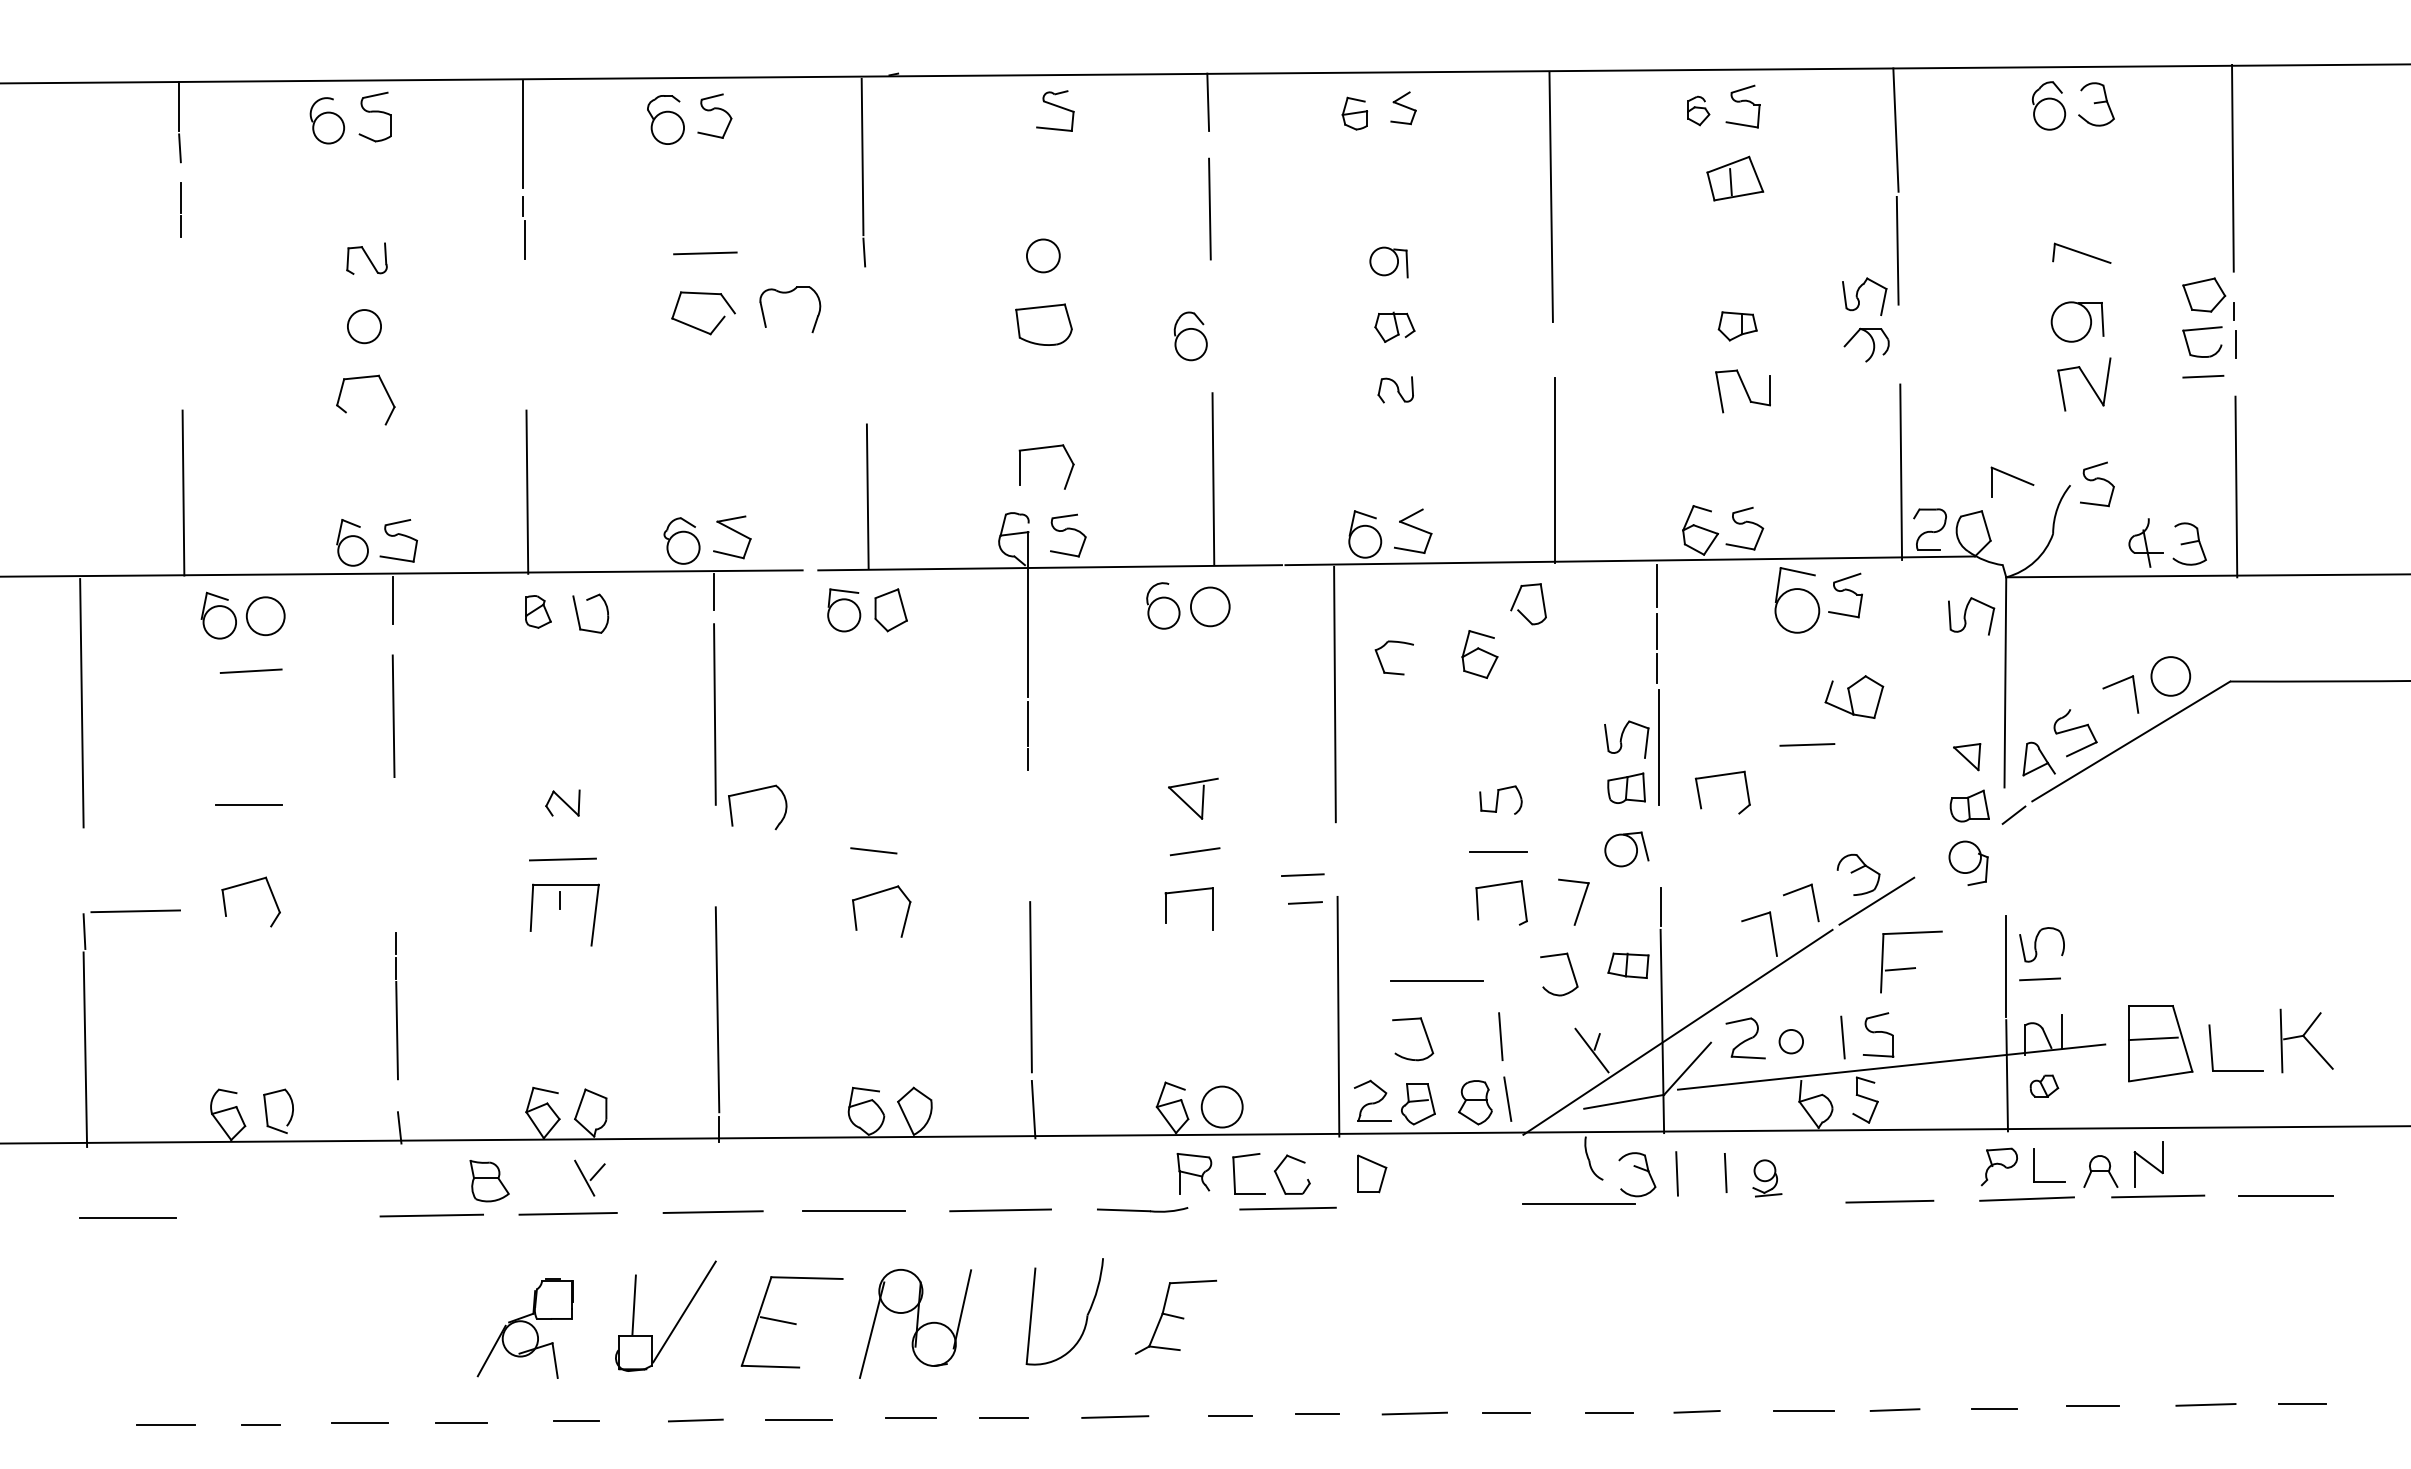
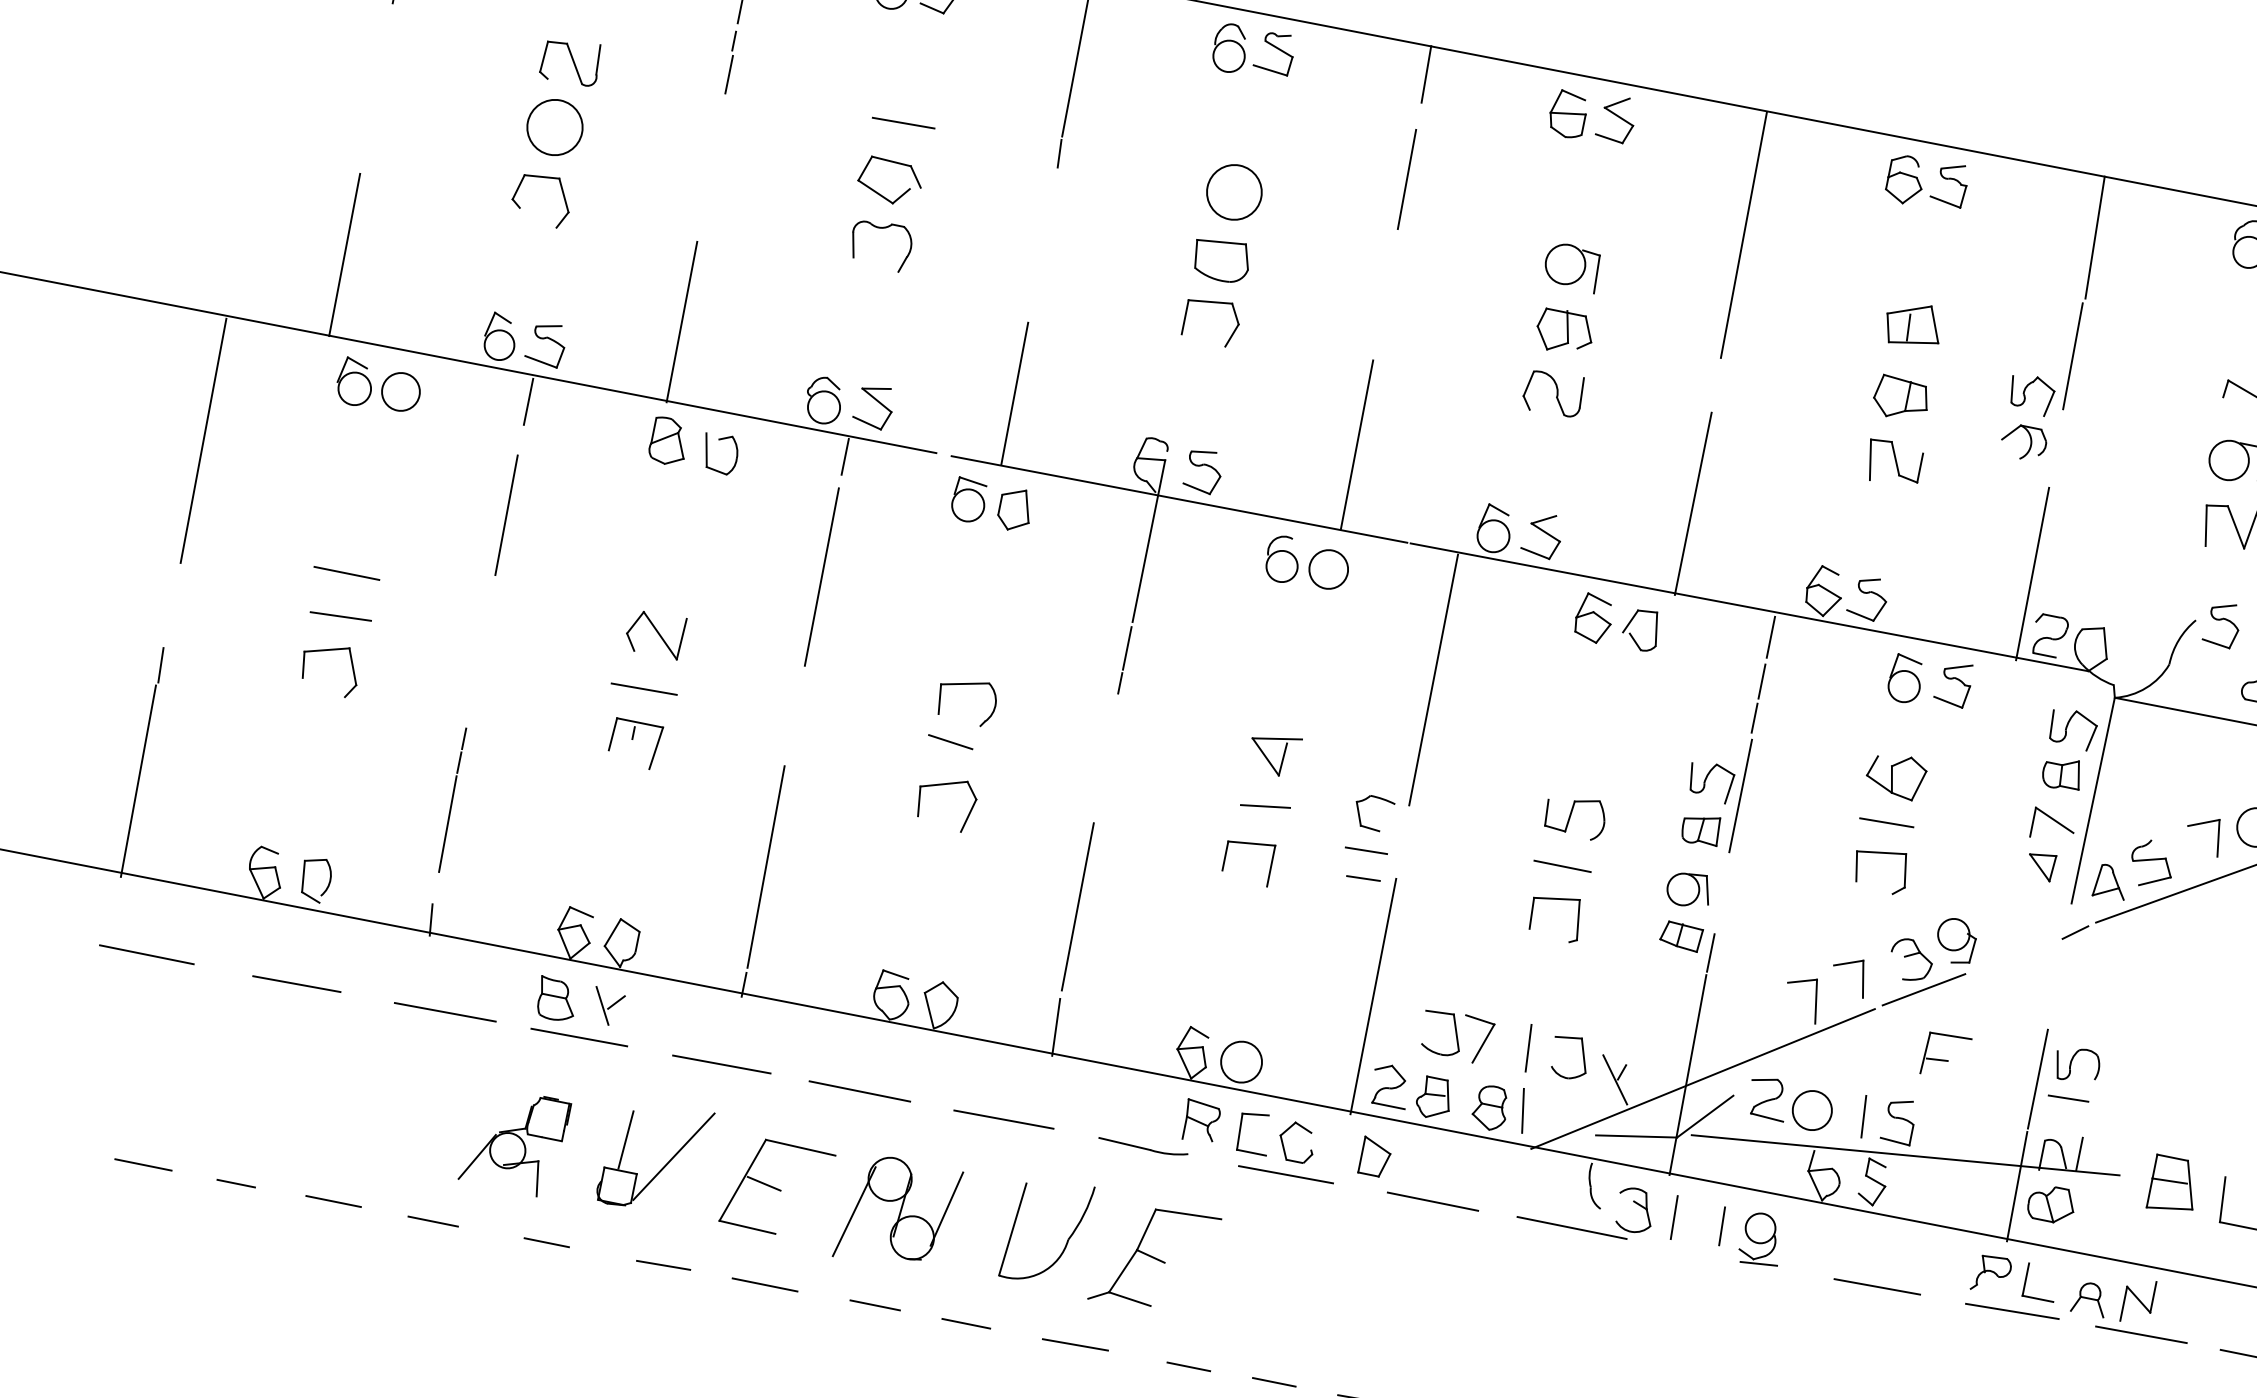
part: (1403, 107) -> (1616, 118), size x1.43
part: (1698, 110) -> (1905, 179), size x1.67
part: (1354, 113) -> (1567, 114), size x1.43
part: (1735, 178) -> (1913, 324), moved
circle: (1043, 255) -> (1234, 192), size x1.67
part: (366, 258) -> (570, 61), size x1.43
part: (1388, 262) -> (1571, 267), size x1.43
part: (788, 293) -> (882, 229), moved
circle: (364, 326) -> (555, 127), size x1.67
part: (1737, 326) -> (1900, 398), size x1.43
part: (1394, 327) -> (1564, 332), size x1.43
part: (1190, 336) -> (1230, 48), moved
part: (1395, 389) -> (1553, 392), size x1.67
part: (1046, 448) -> (1215, 303), moved
part: (2012, 481) -> (2053, 825), moved
part: (1797, 600) -> (1905, 679), size x0.71
part: (538, 611) -> (669, 441), size x1.43
part: (1479, 654) -> (1593, 618), moved
part: (1381, 661) -> (1360, 814), moved
line: (250, 670) -> (340, 615), moved
part: (1854, 696) -> (1896, 775), moved
part: (1720, 776) -> (1881, 853), moved
part: (755, 791) -> (967, 685), moved
part: (1500, 799) -> (1575, 815), size x1.43
part: (562, 802) -> (655, 633), size x1.67
part: (1969, 805) -> (2062, 773), moved
part: (1968, 862) -> (1956, 940), moved
part: (1580, 903) -> (1482, 1042), moved
line: (135, 911) -> (296, 984), moved
part: (564, 914) -> (634, 743), size x0.71
part: (1911, 961) -> (1946, 1055), size x0.71
part: (1628, 965) -> (1681, 936), moved
part: (1571, 971) -> (1582, 1056), moved
line: (1436, 980) -> (1432, 1200), moved
circle: (1790, 1041) -> (1811, 1110), size x1.67
part: (2160, 1043) -> (2173, 1185), size x0.71
part: (2044, 1085) -> (2051, 1203), size x1.67
part: (1767, 1178) -> (1761, 1239), size x1.43
part: (489, 1181) -> (556, 999), moved
part: (1175, 1317) -> (1154, 1259), size x1.43

